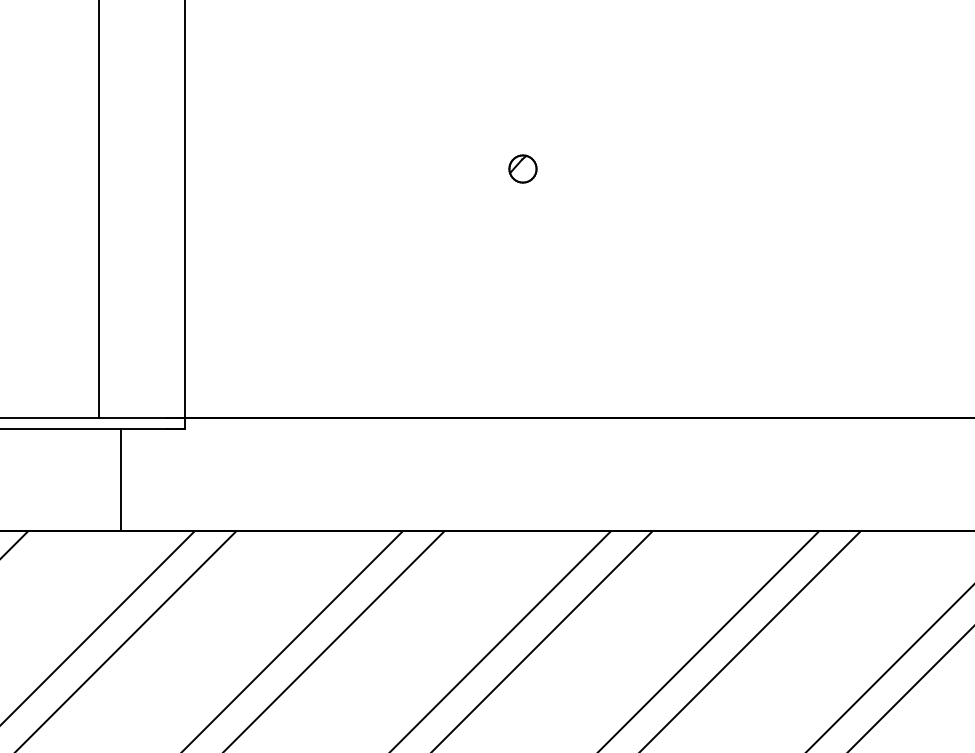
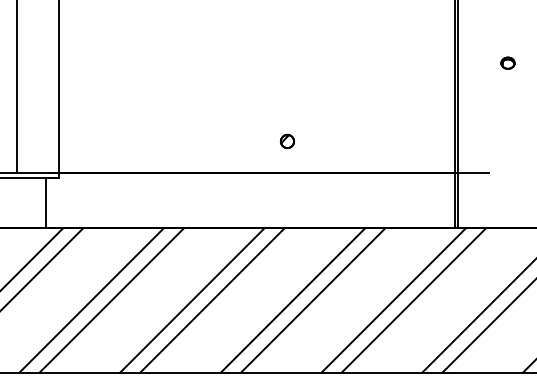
part: (523, 166) -> (287, 140), moved
line: (122, 479) -> (46, 202), moved

